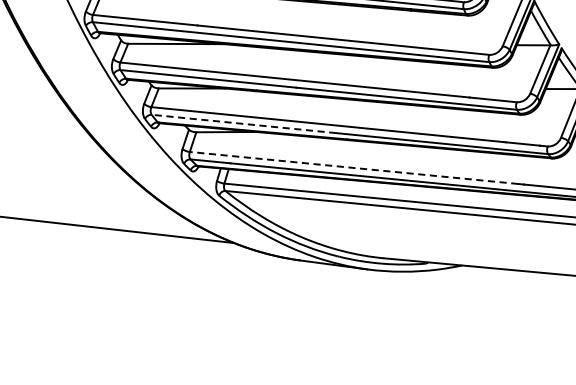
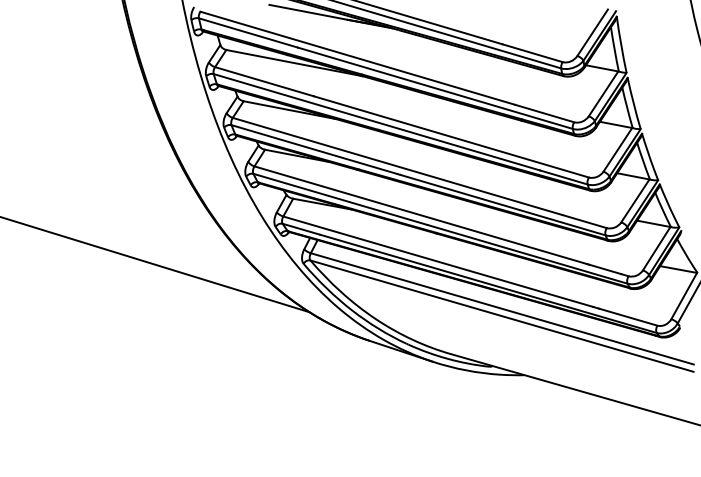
line: (243, 124) -> (340, 199), dashed -> solid
line: (354, 167) -> (438, 261), dashed -> solid

